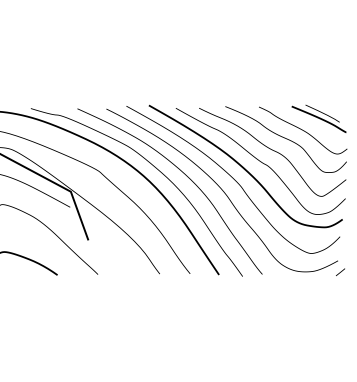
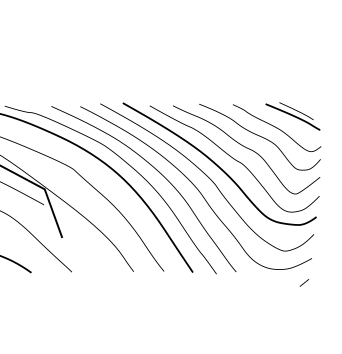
line: (340, 271) -> (304, 282), moved

